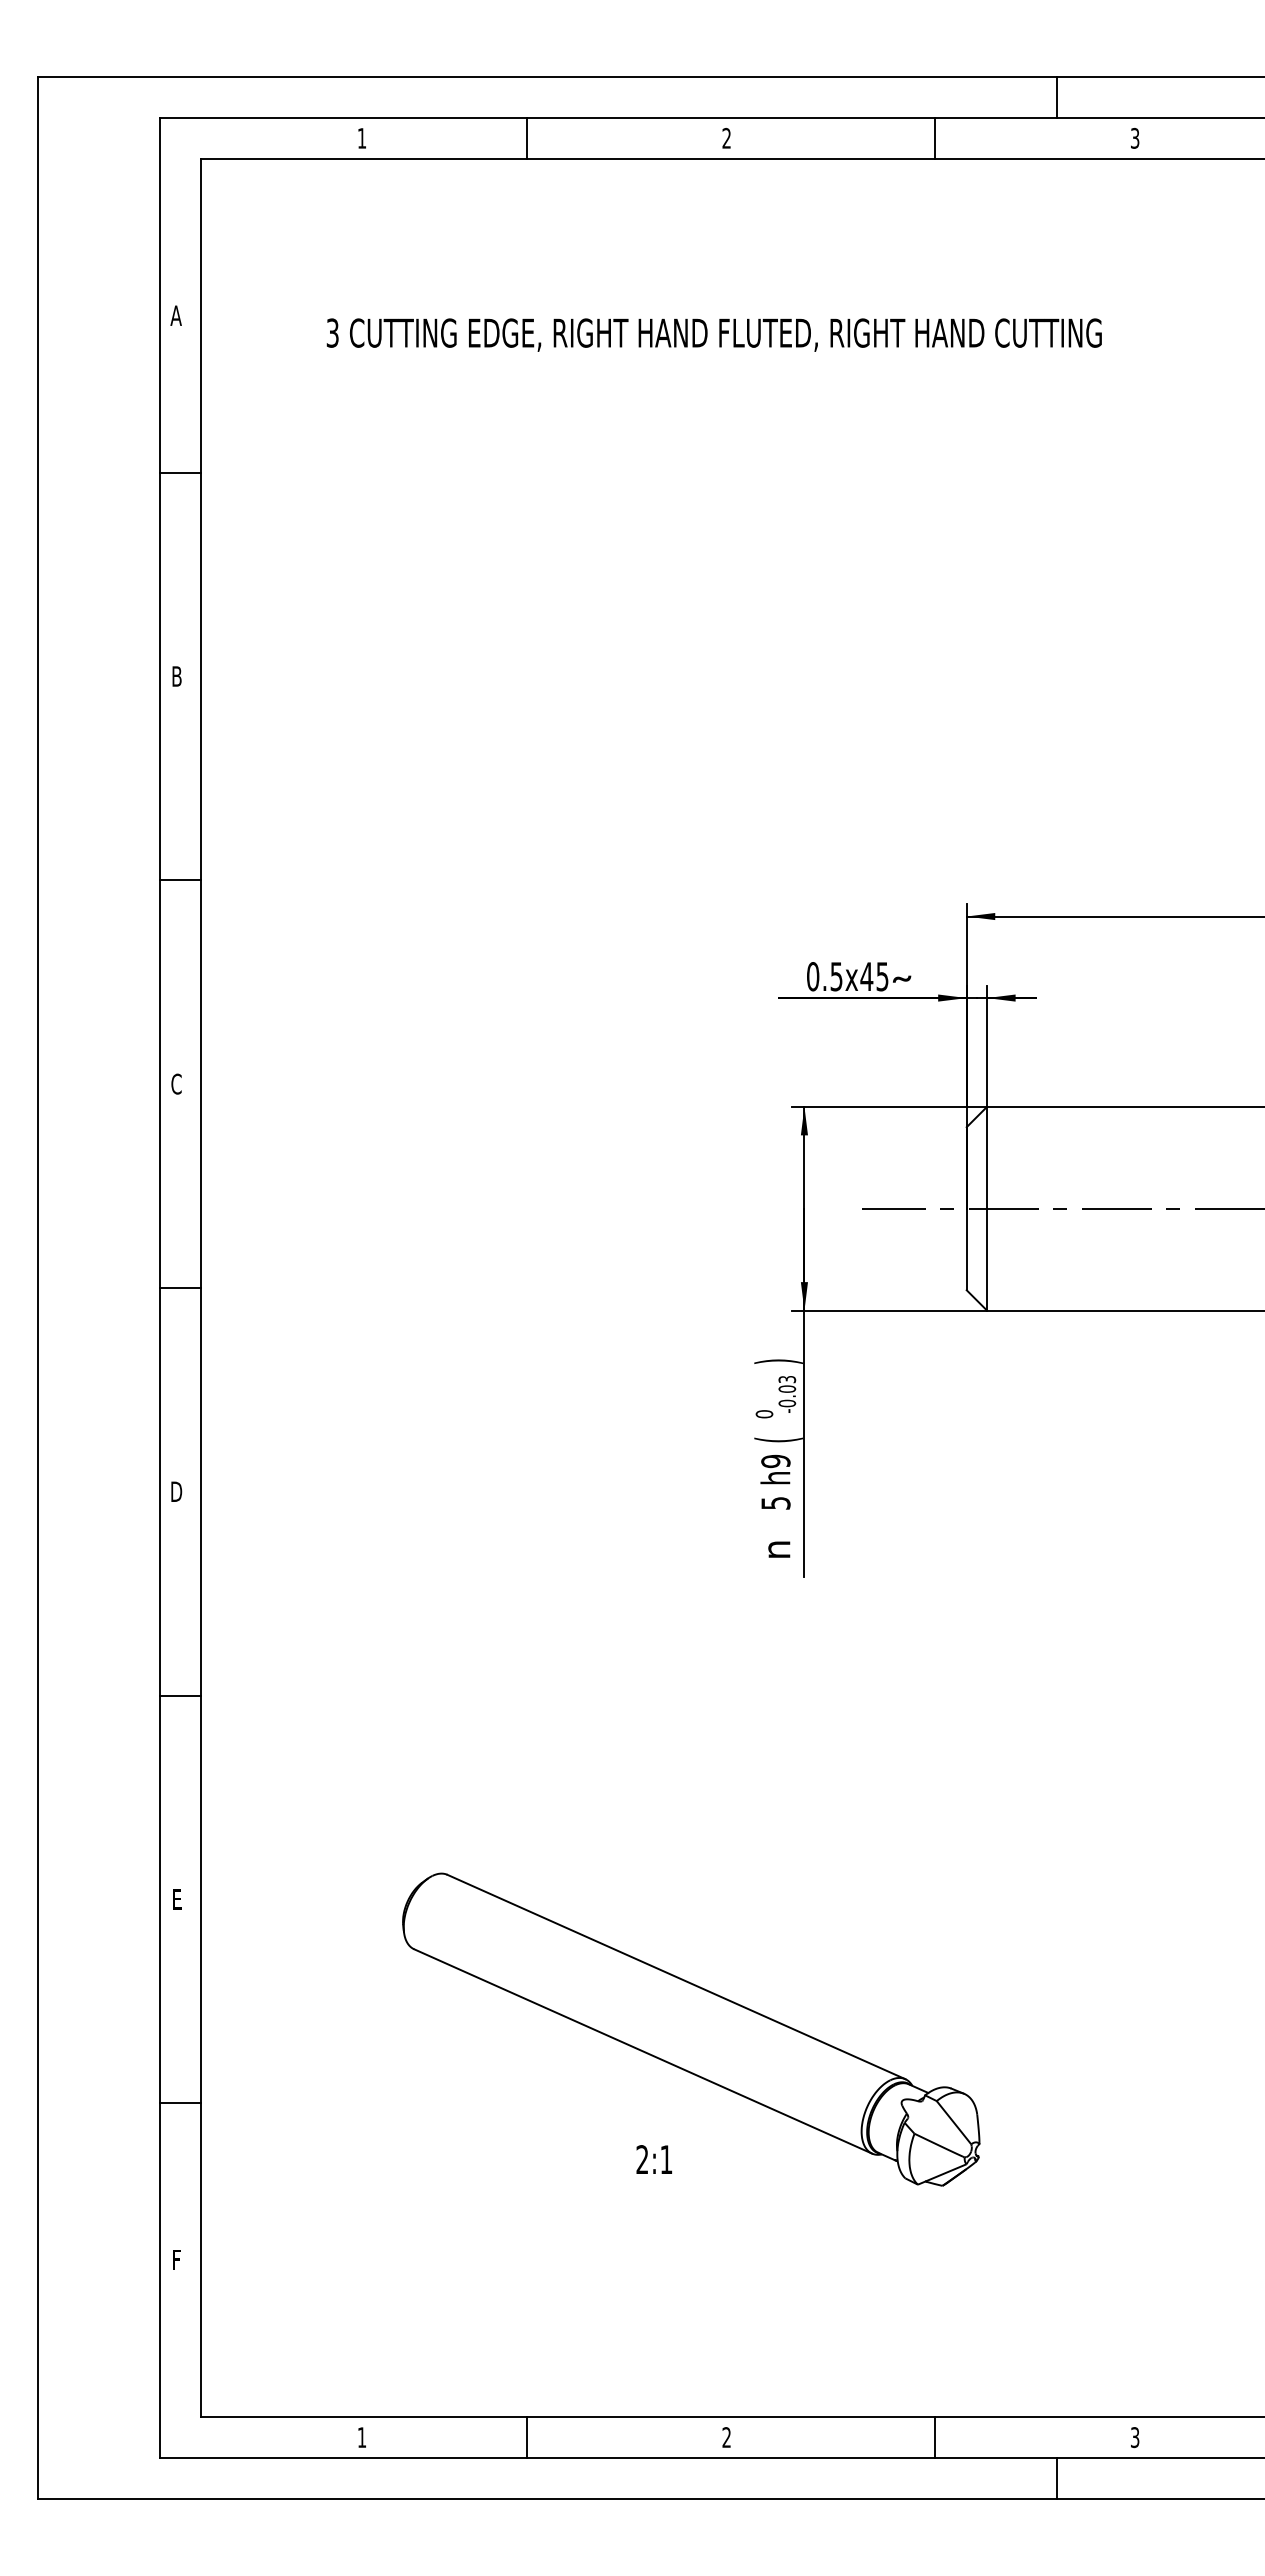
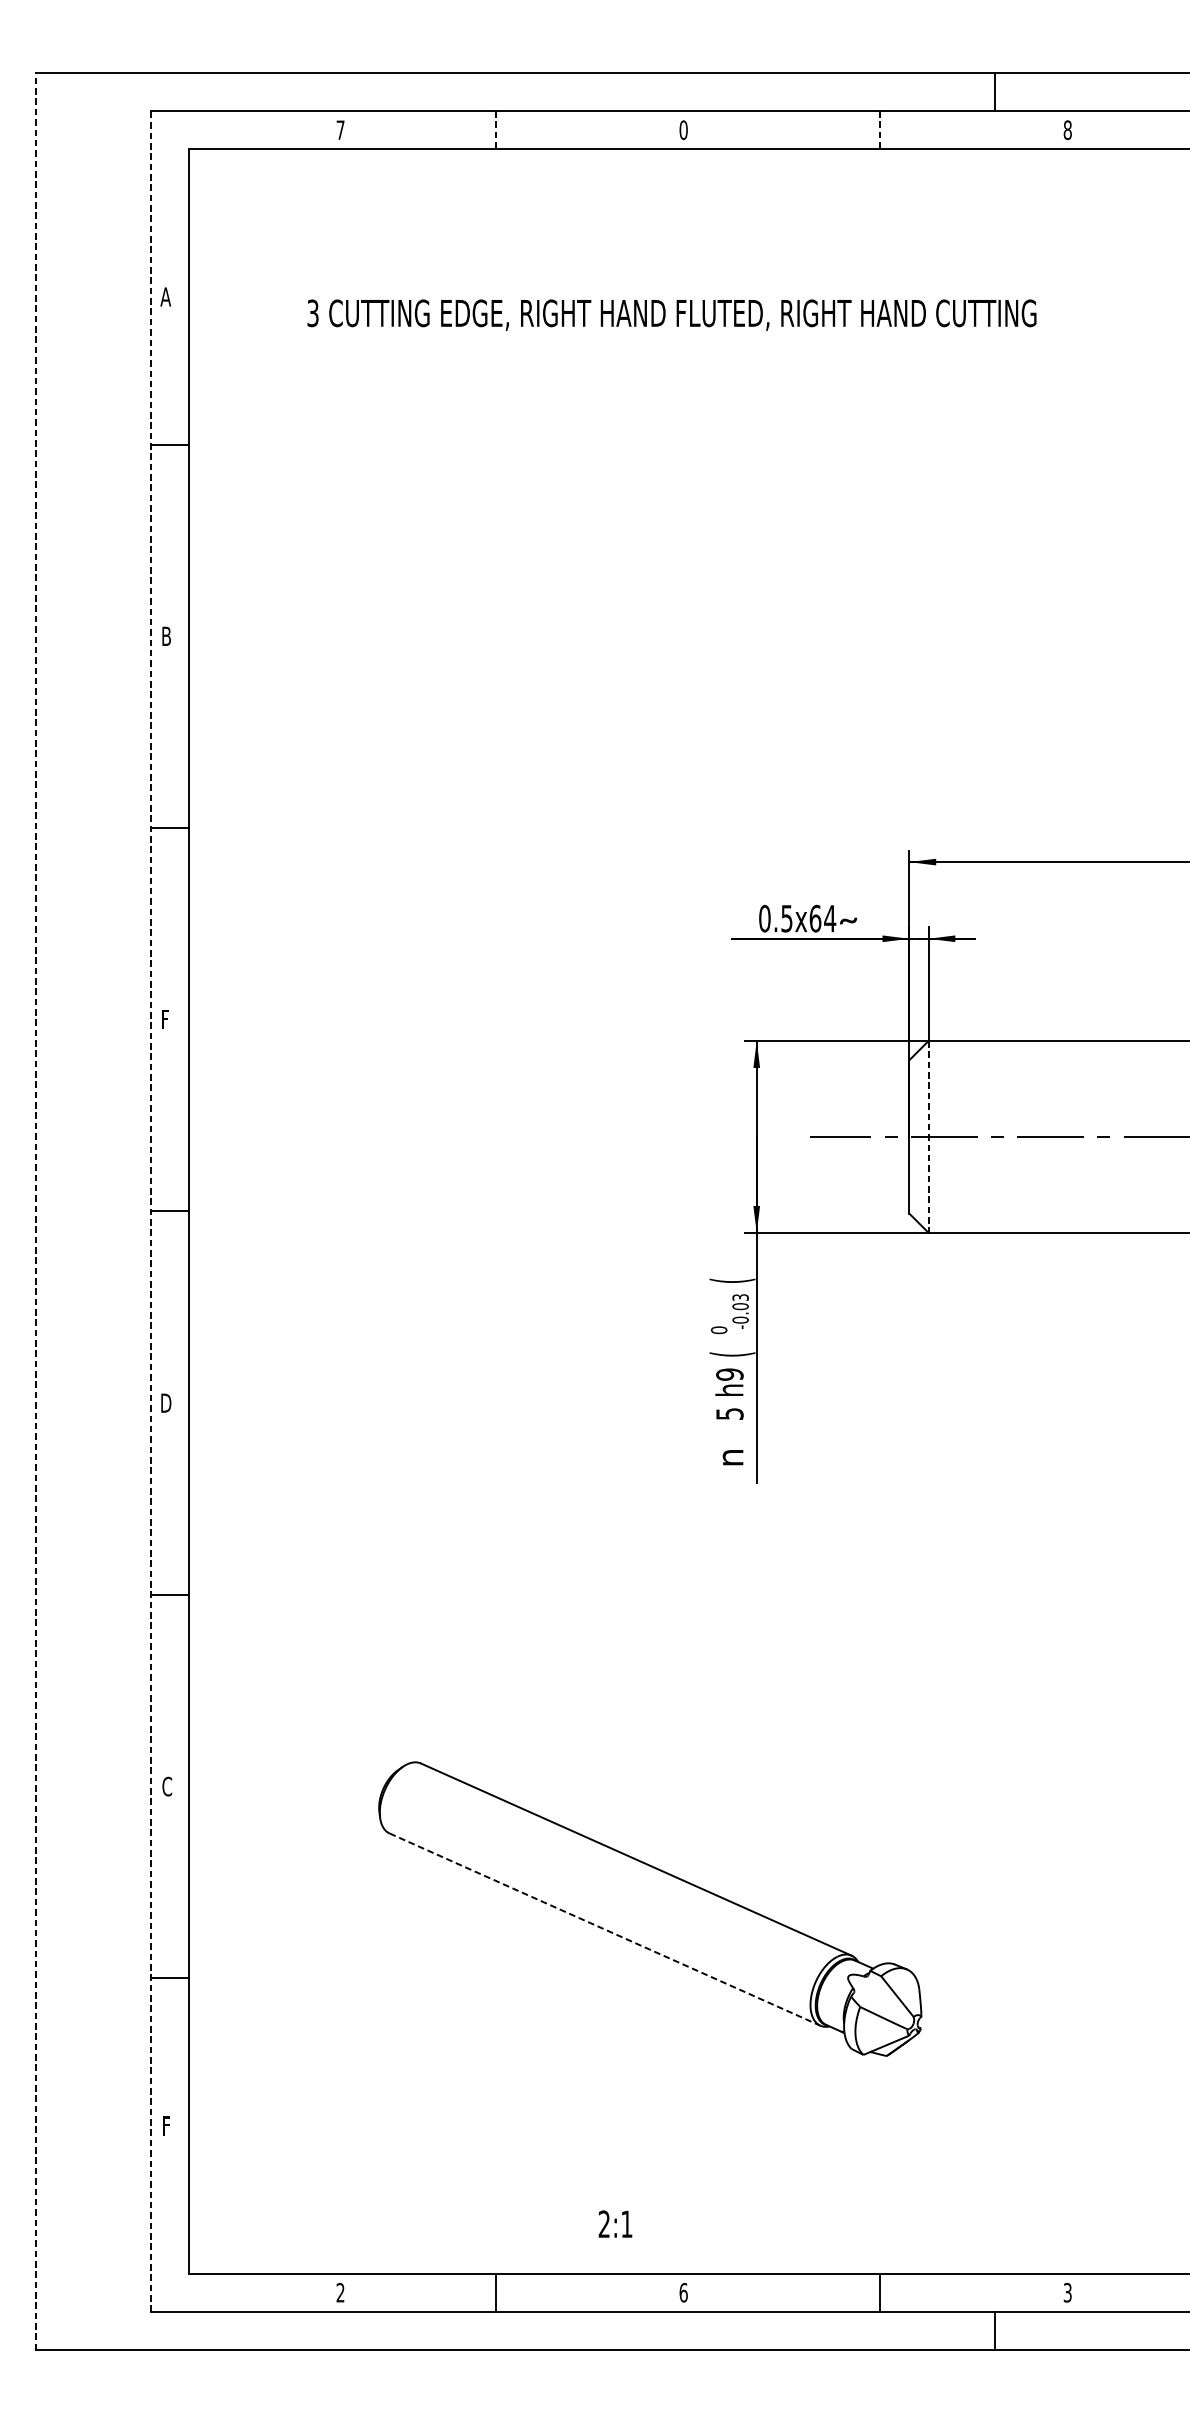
text: (362, 138) -> (341, 130), 1 -> 7
line: (527, 138) -> (496, 130), solid -> dashed
text: (726, 138) -> (683, 130), 2 -> 0
line: (934, 138) -> (879, 130), solid -> dashed
text: (1134, 138) -> (1067, 130), 3 -> 8
text: (874, 976) -> (822, 918), 0.5x45 -> 0.5x64
text: (176, 1083) -> (166, 1019), C -> F
line: (987, 1208) -> (928, 1136), solid -> dashed
line: (38, 1287) -> (36, 1211), solid -> dashed
line: (160, 1287) -> (151, 1211), solid -> dashed
text: (778, 1361) -> (732, 1280), ) -> (
text: (177, 1899) -> (167, 1786), E -> C
line: (643, 2051) -> (605, 1929), solid -> dashed
text: (653, 2159) -> (614, 2224), moved
text: (361, 2437) -> (340, 2292), 1 -> 2
text: (726, 2437) -> (683, 2292), 2 -> 6

